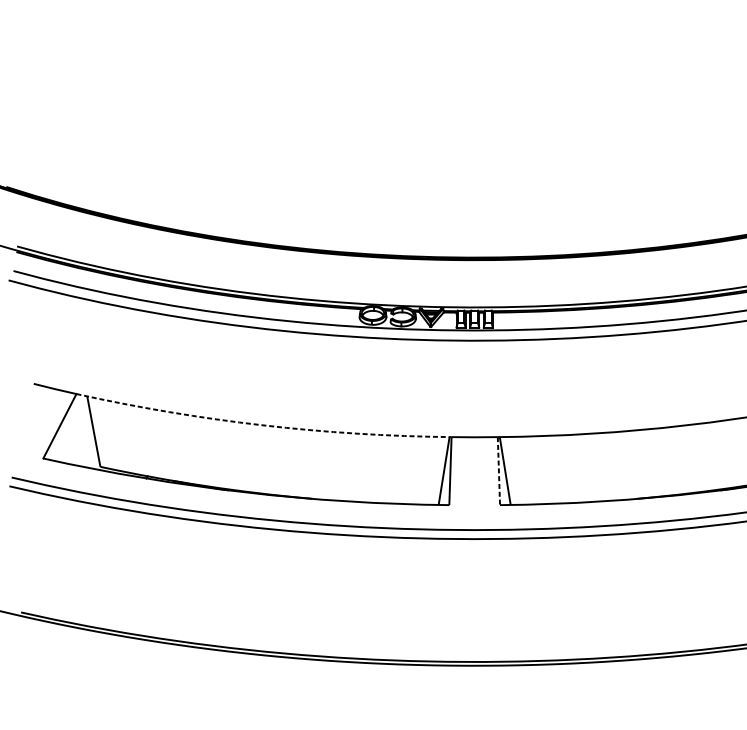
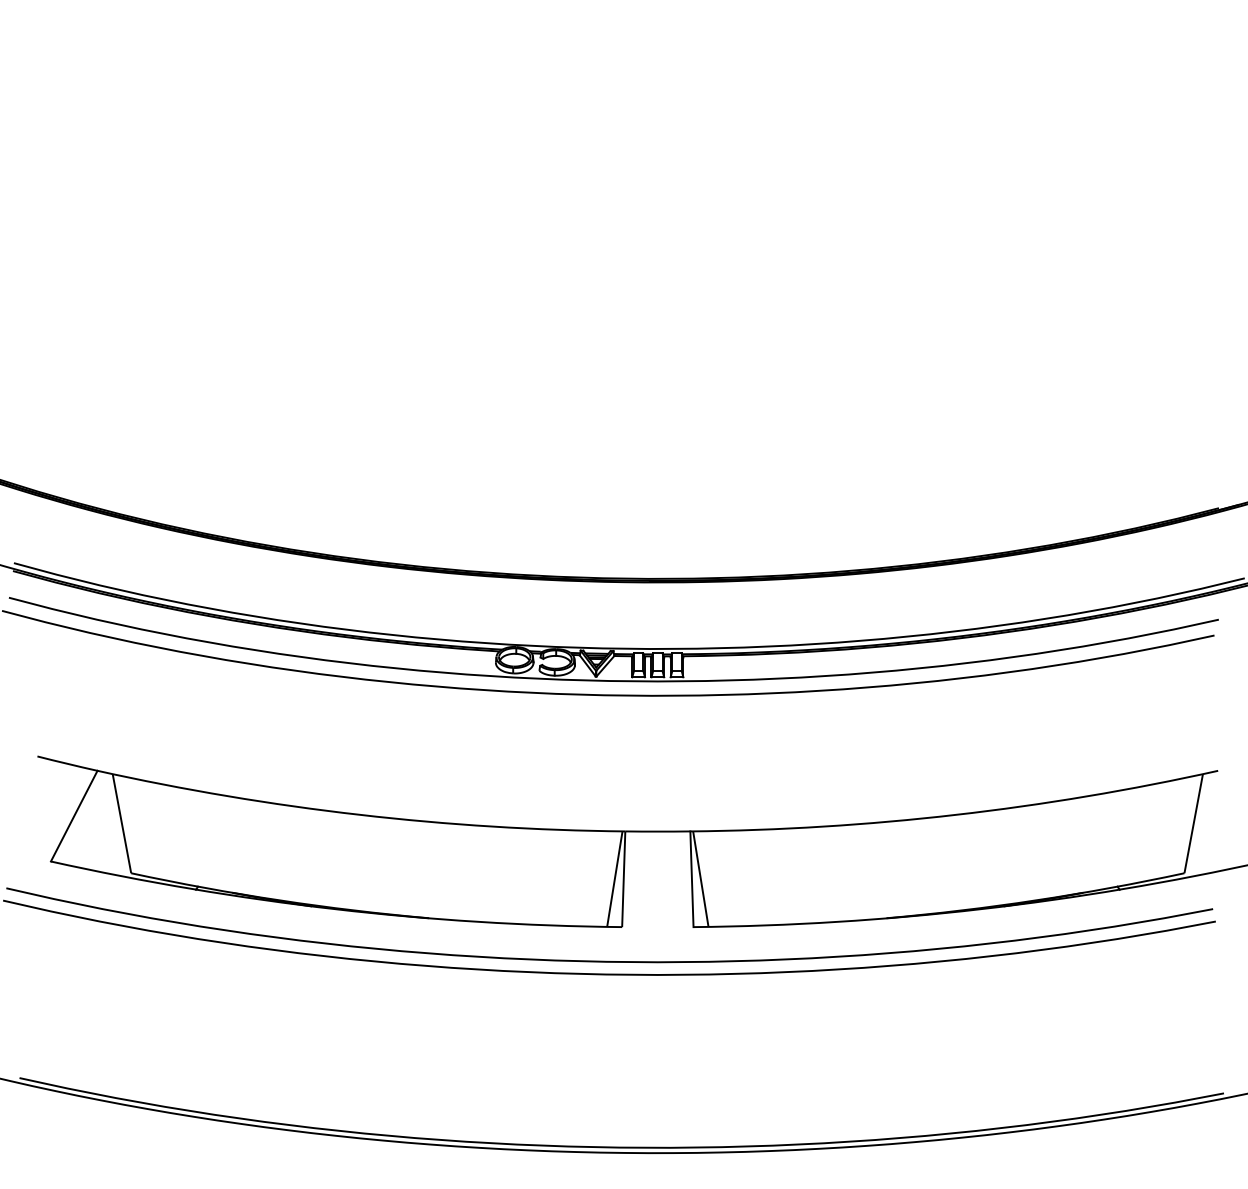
arc: (262, 425) -> (359, 814), dashed -> solid
line: (498, 471) -> (691, 879), dashed -> solid

